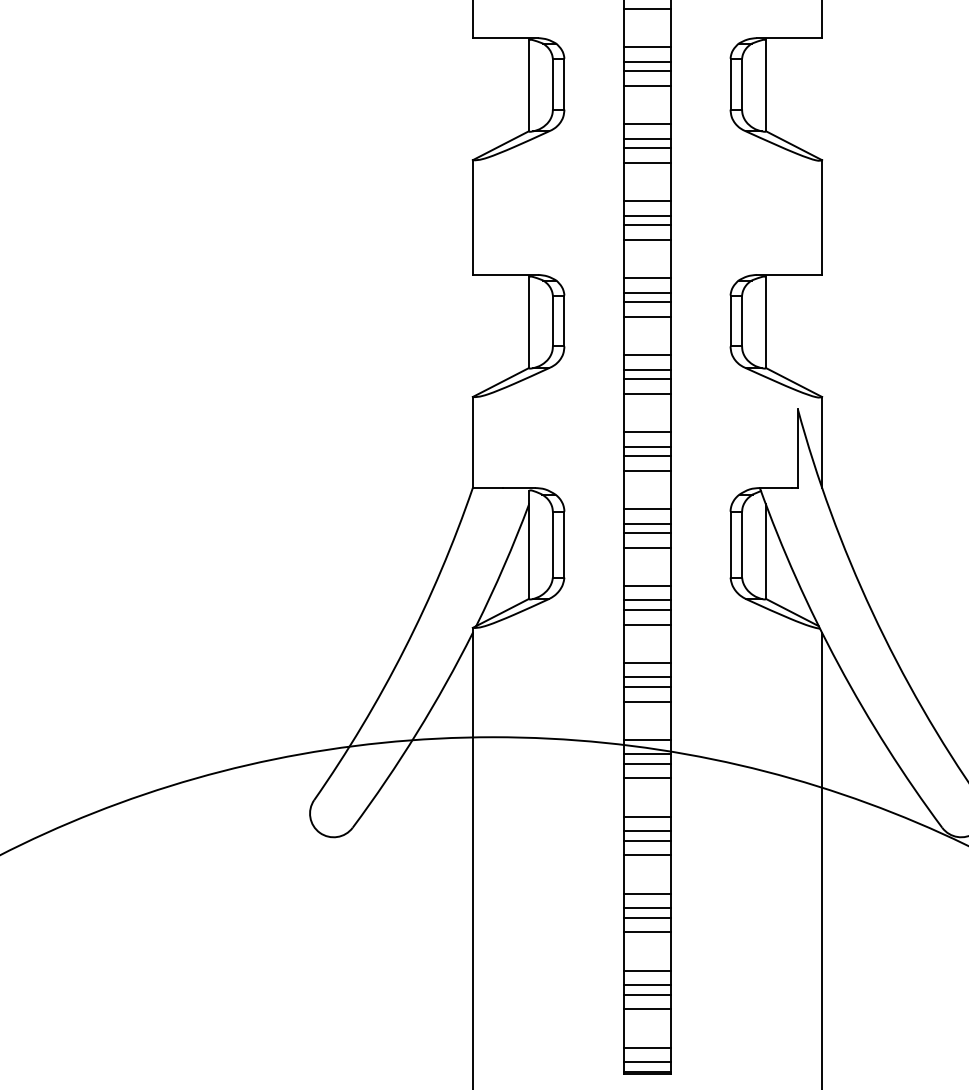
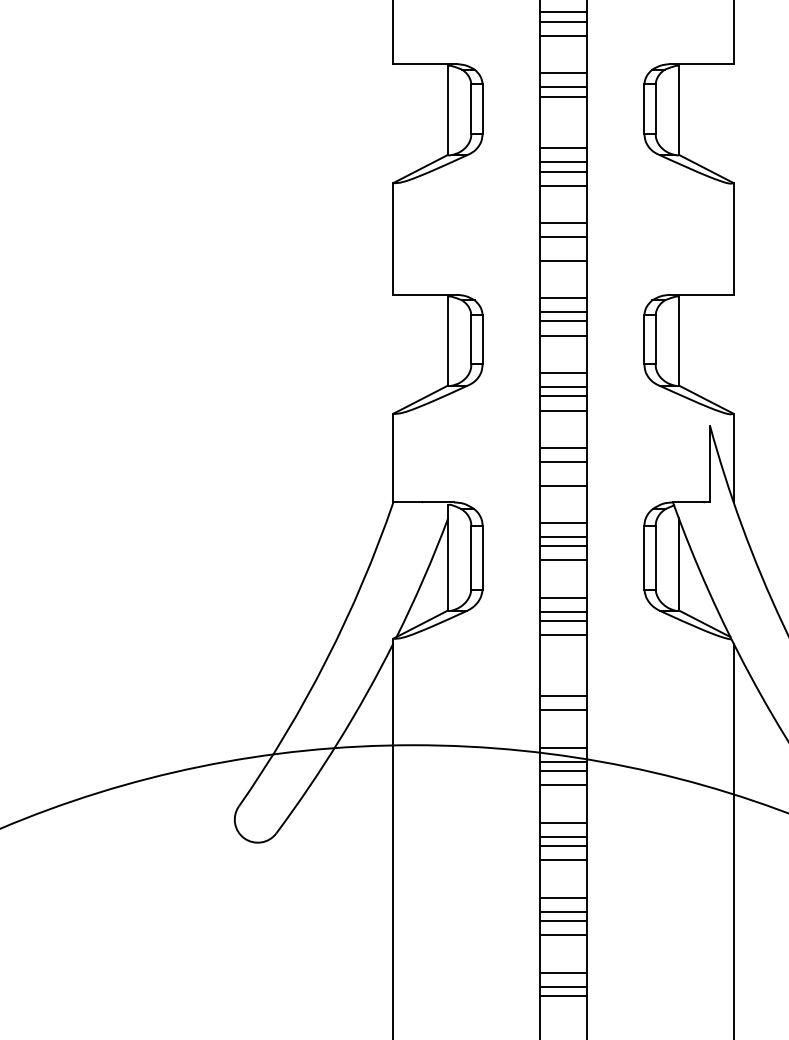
line: (647, 85) -> (563, 110), removed
line: (647, 225) -> (563, 246), removed
line: (647, 456) -> (563, 471), removed
line: (647, 663) -> (563, 673), removed
line: (647, 677) -> (563, 687), removed
line: (647, 1009) -> (563, 1010), removed

